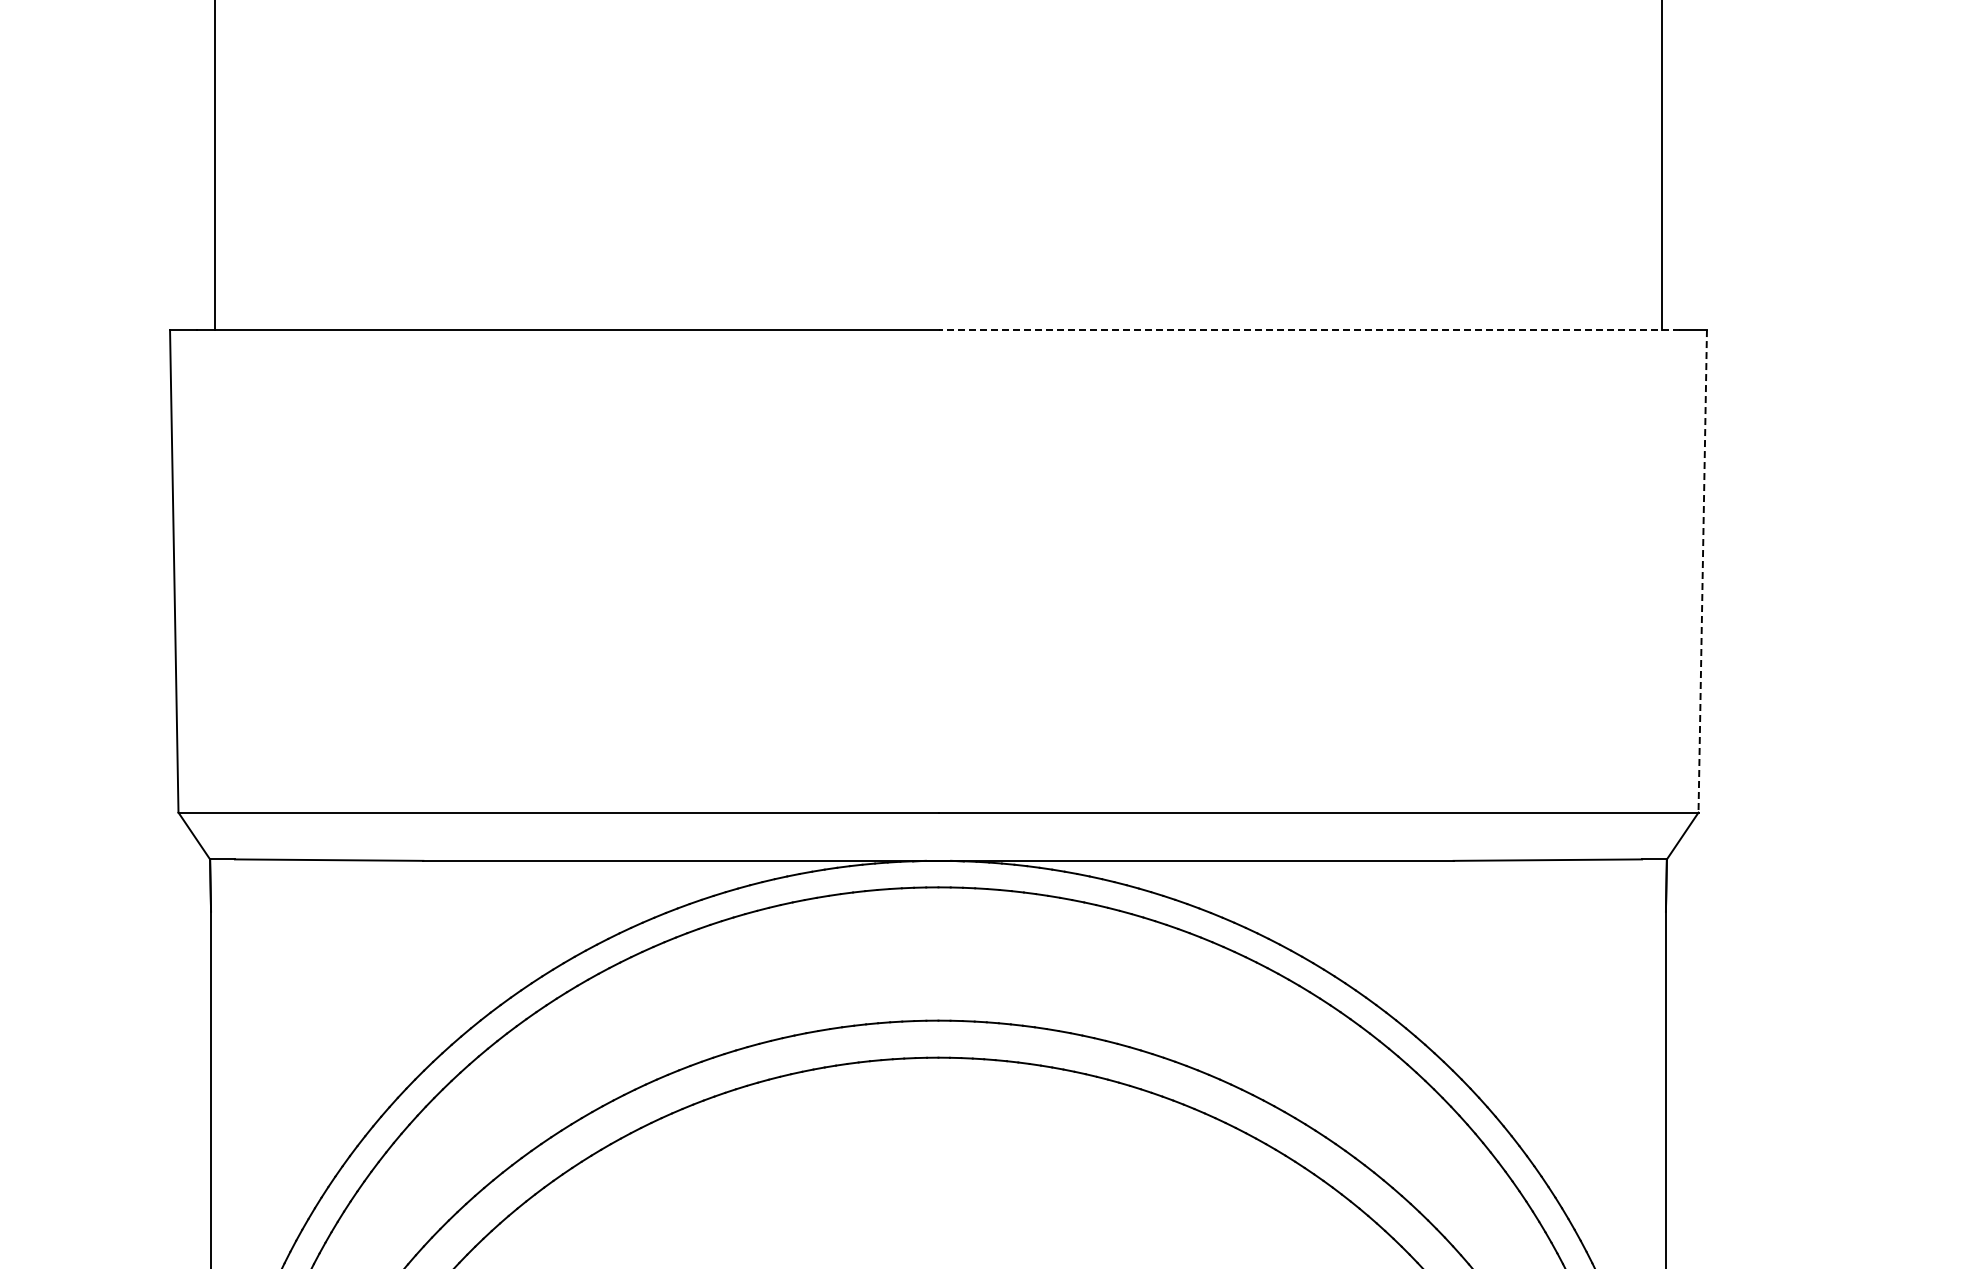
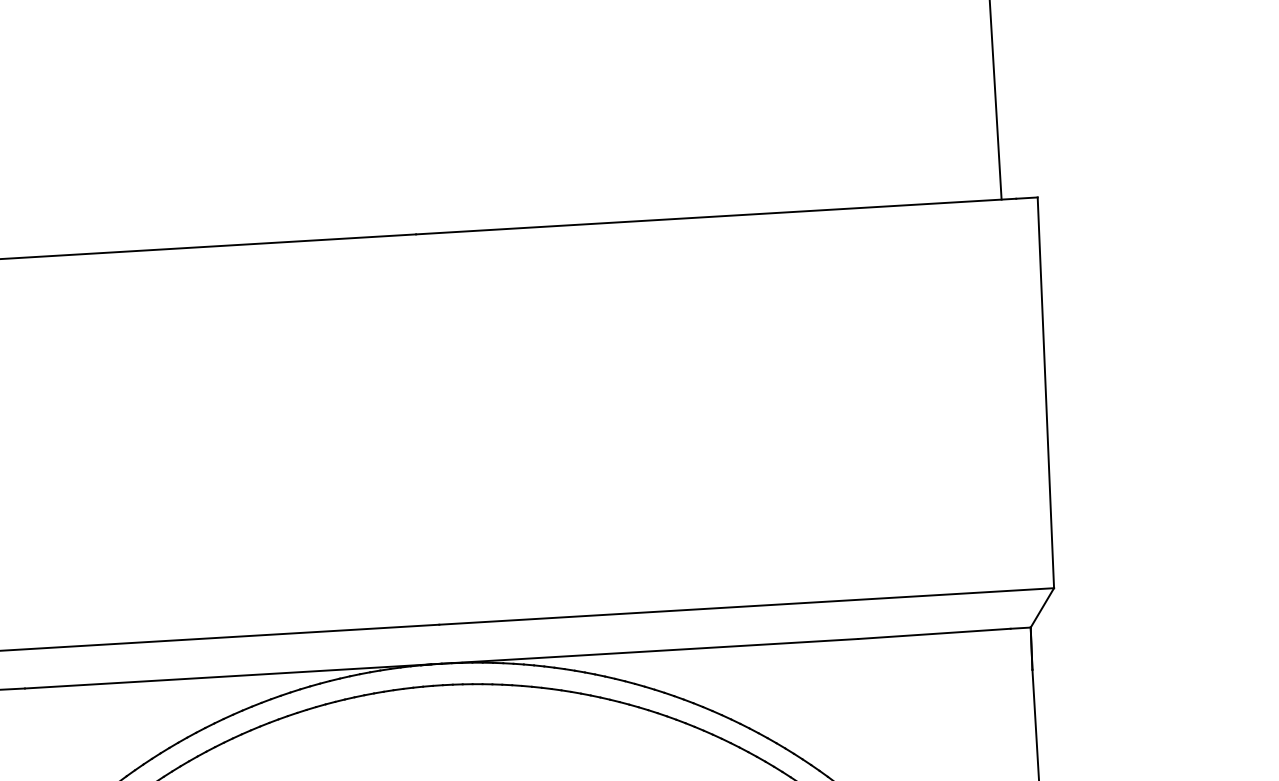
line: (1309, 330) -> (716, 216), dashed -> solid
line: (1702, 571) -> (1045, 392), dashed -> solid

